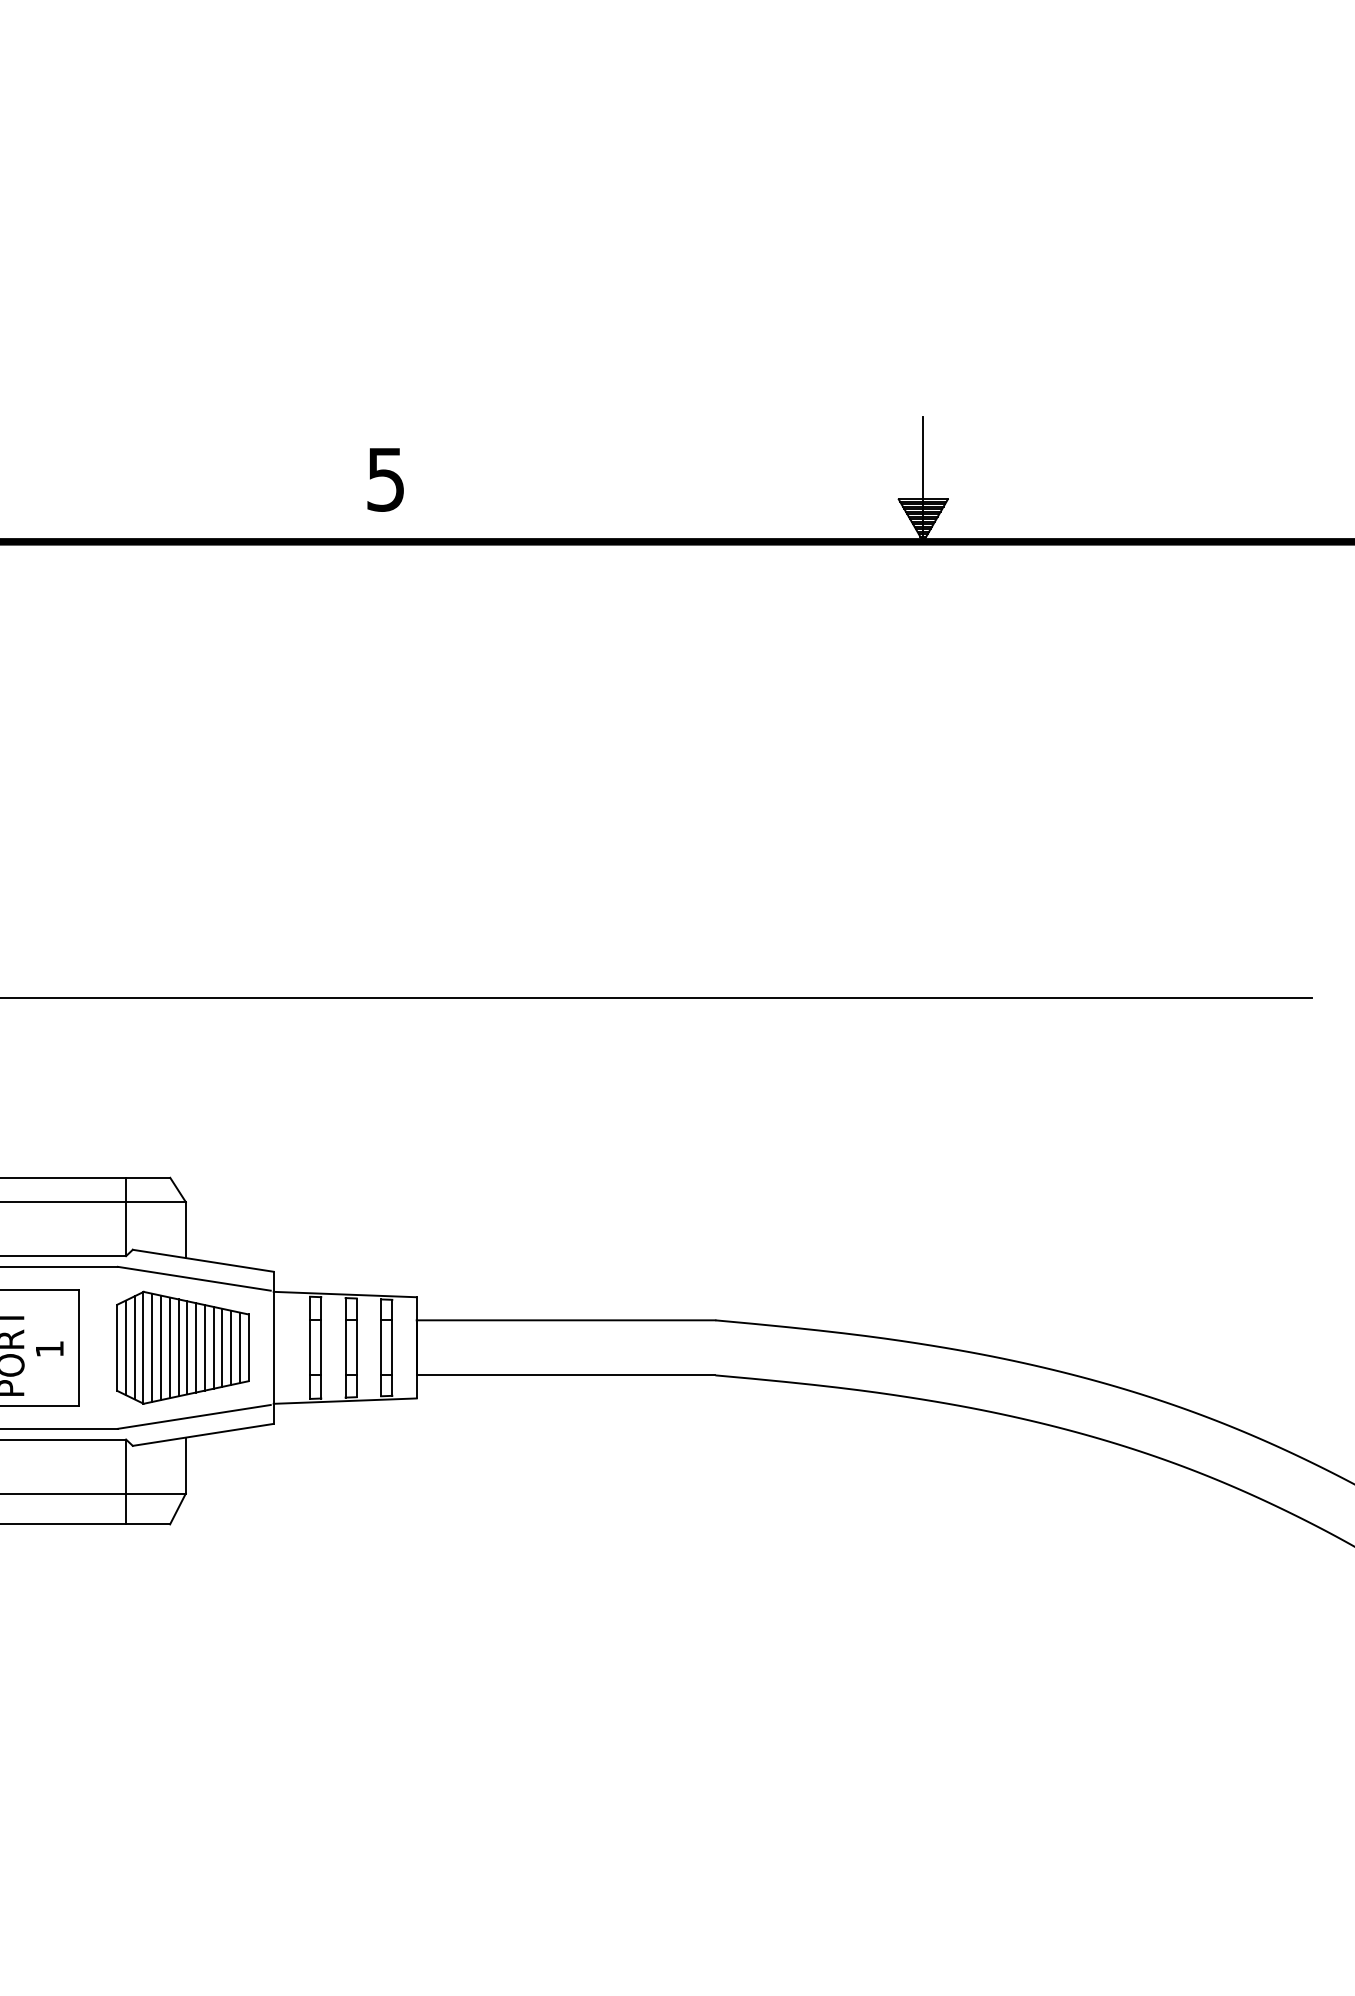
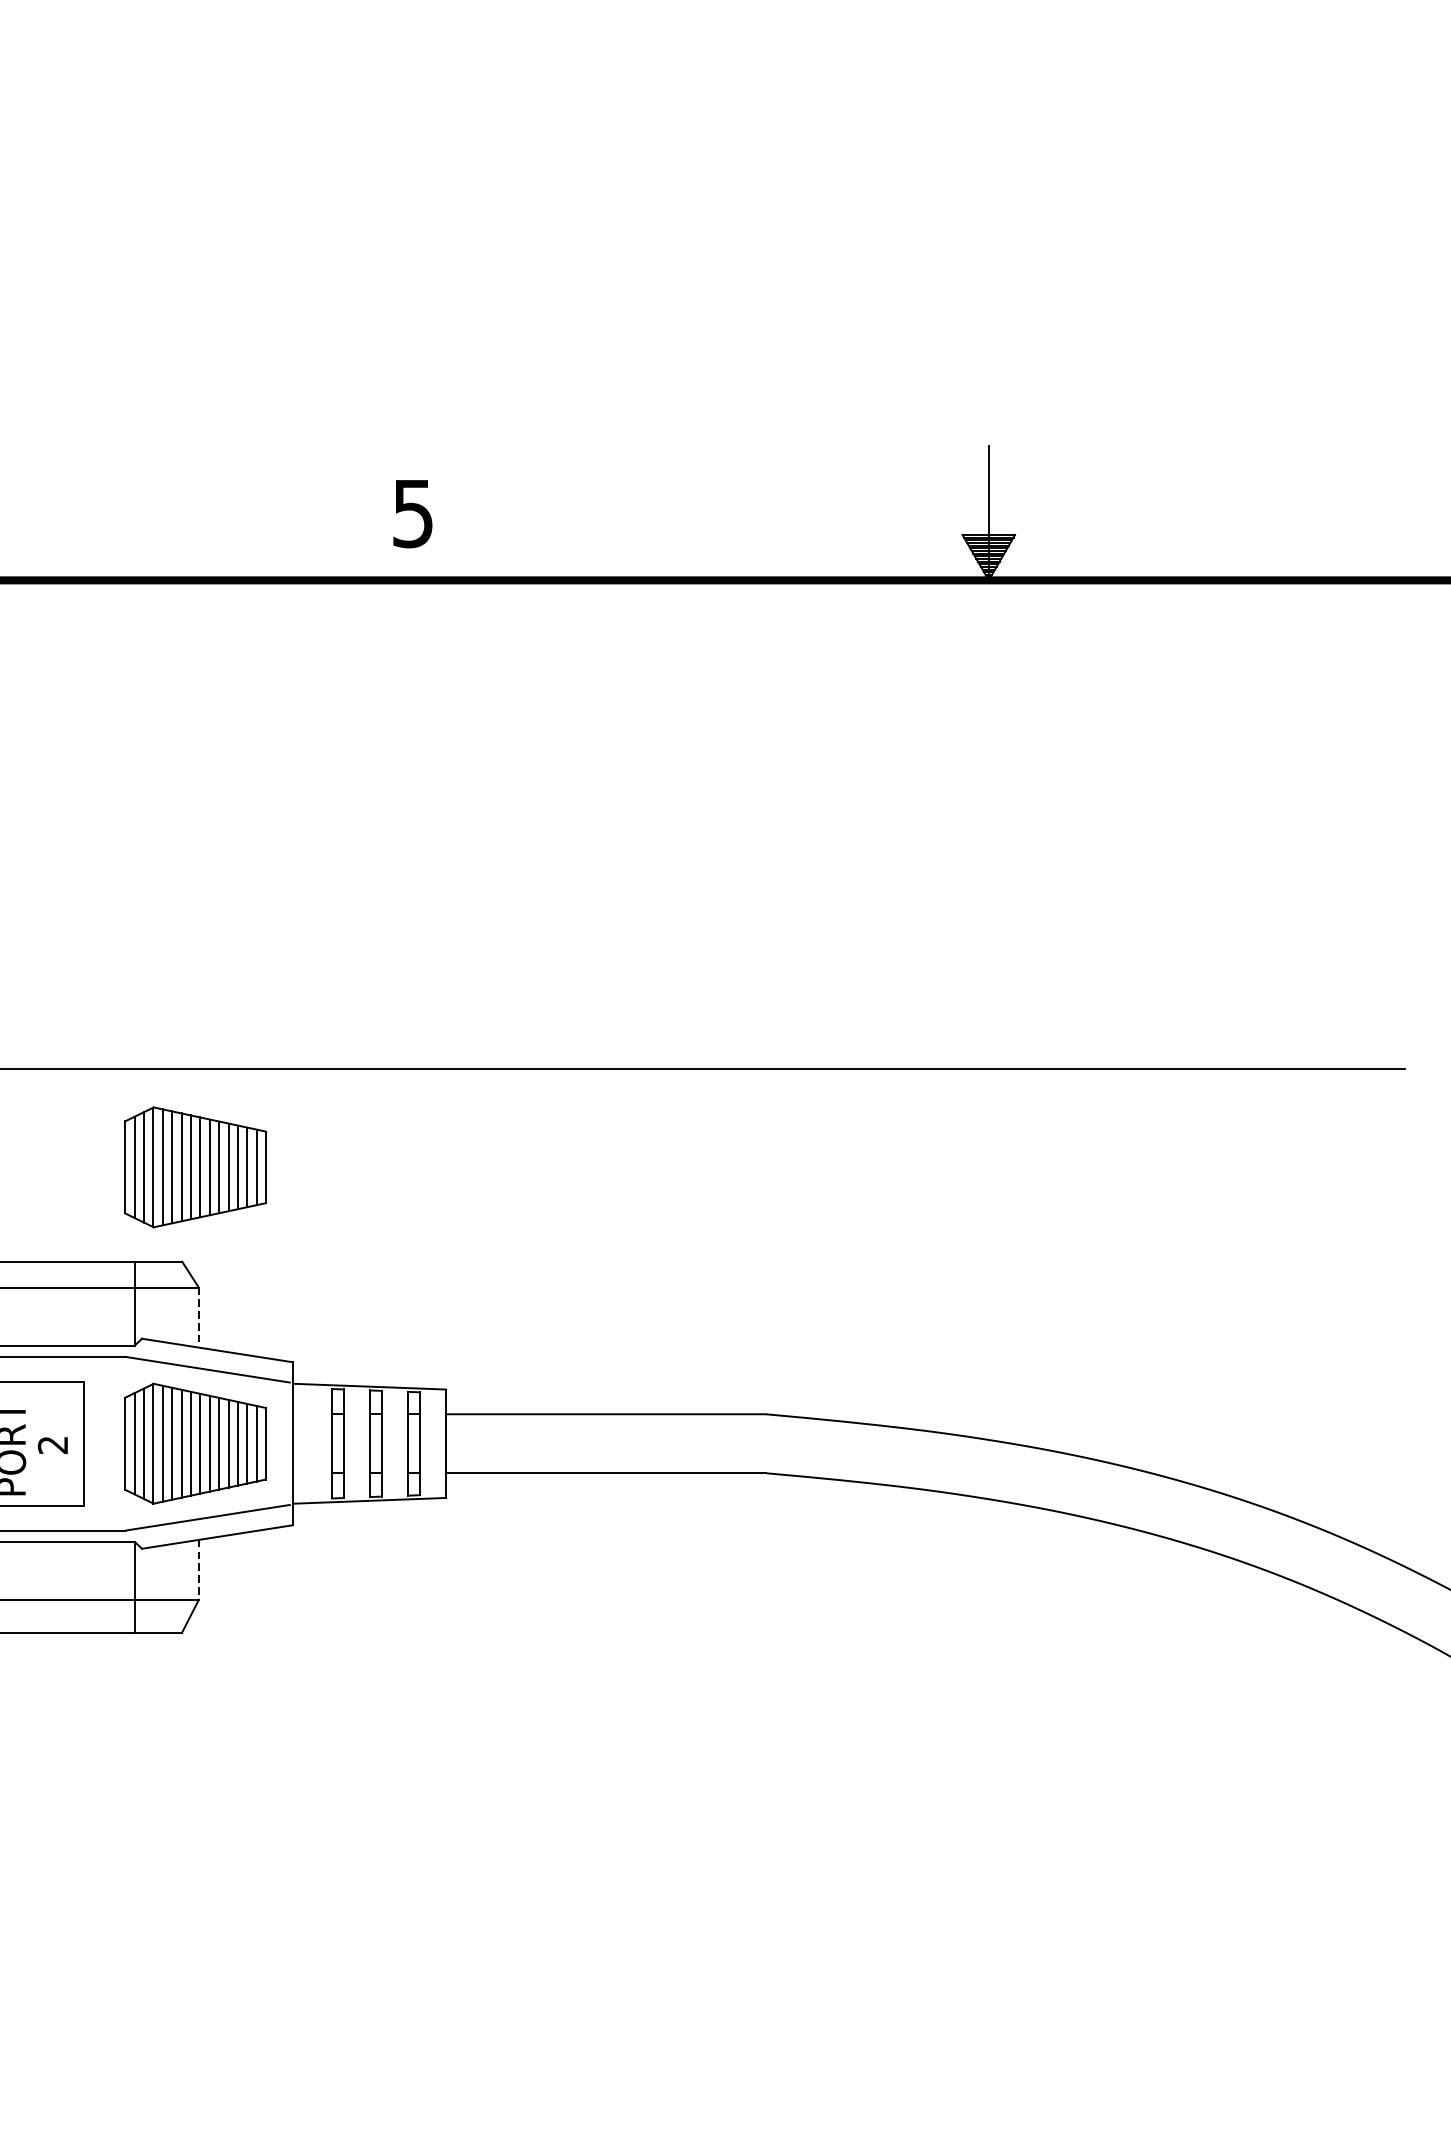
part: (182, 1089) -> (195, 1167), added
line: (185, 1230) -> (198, 1318), solid -> dashed
text: (49, 1349) -> (52, 1445), 1 -> 2
line: (185, 1465) -> (198, 1569), solid -> dashed

